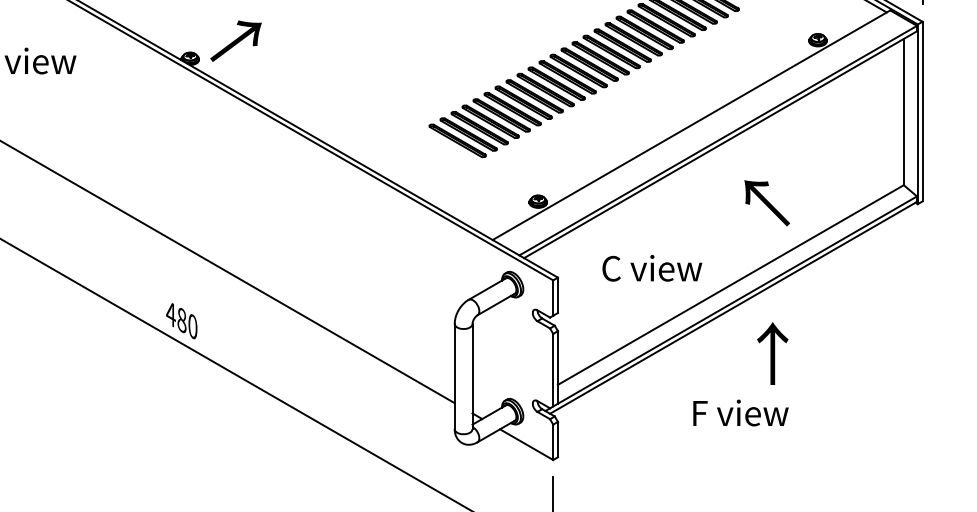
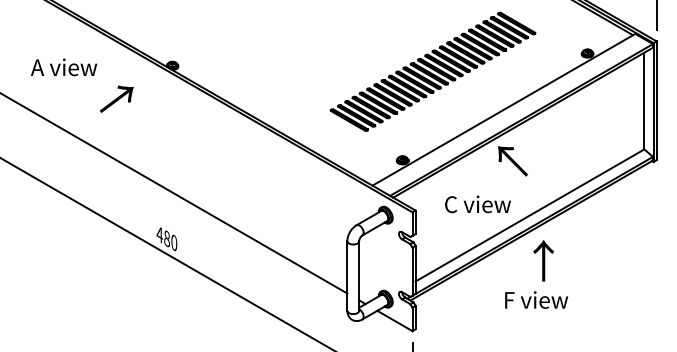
text: (235, 40) -> (116, 98), moved
text: (766, 203) -> (512, 161), moved
text: (772, 353) -> (543, 260), moved

